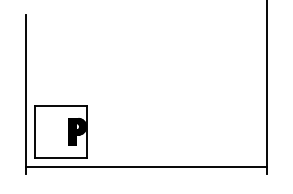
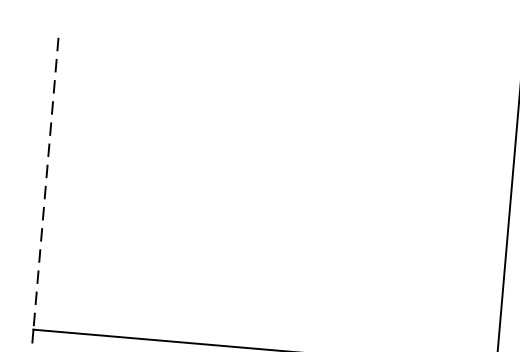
line: (26, 91) -> (46, 184), solid -> dashed
part: (60, 131) -> (105, 267), removed

